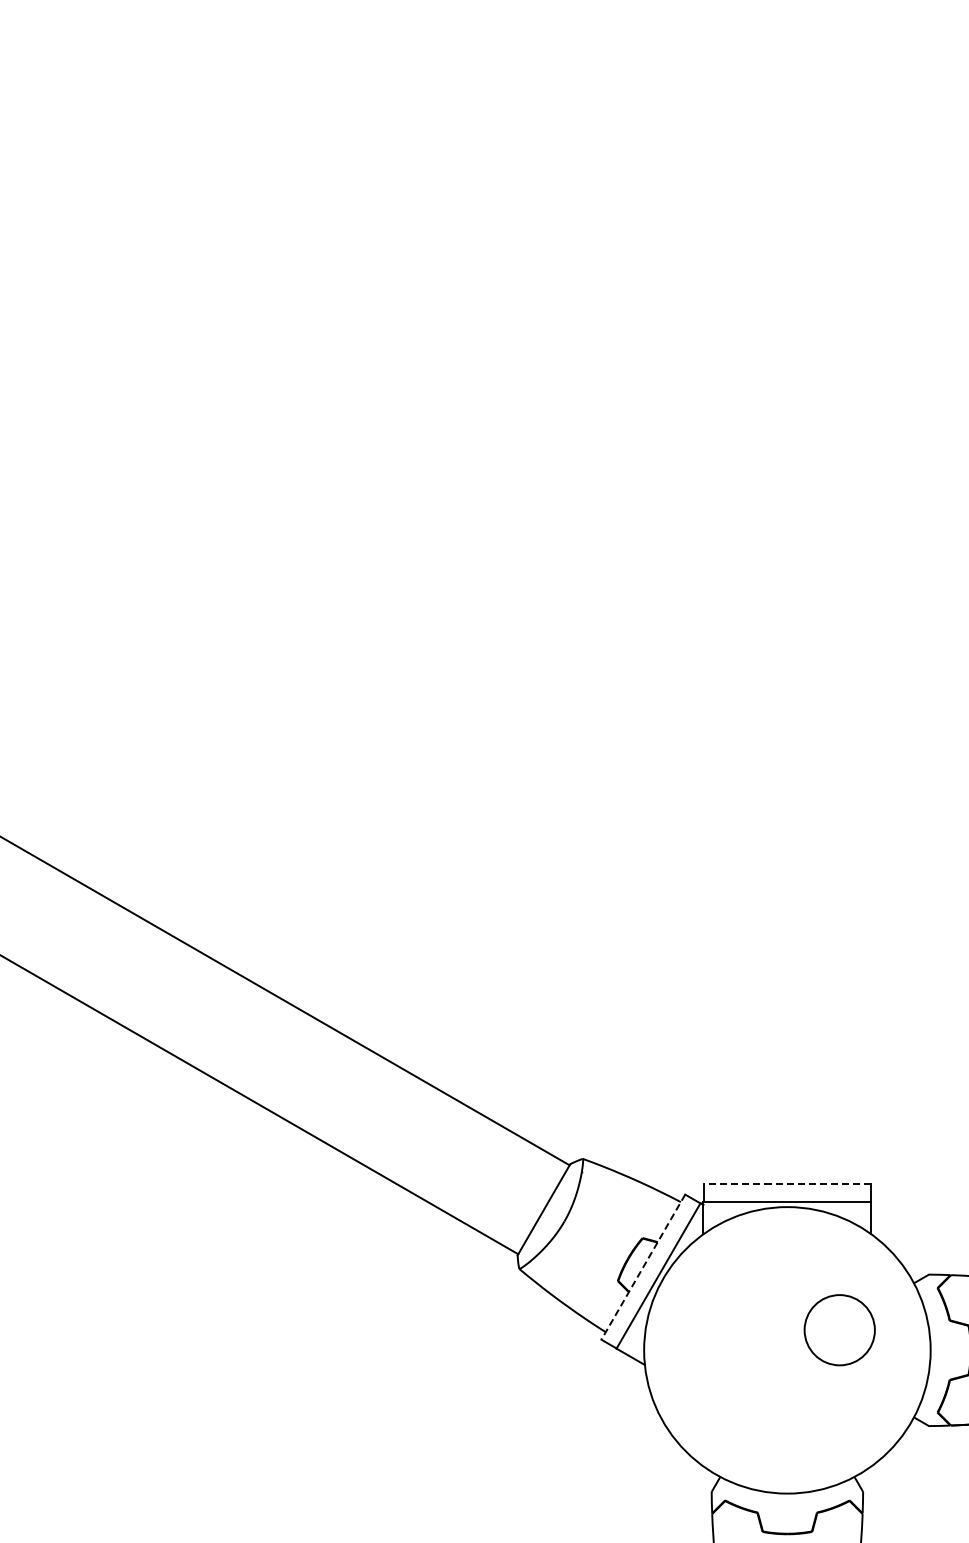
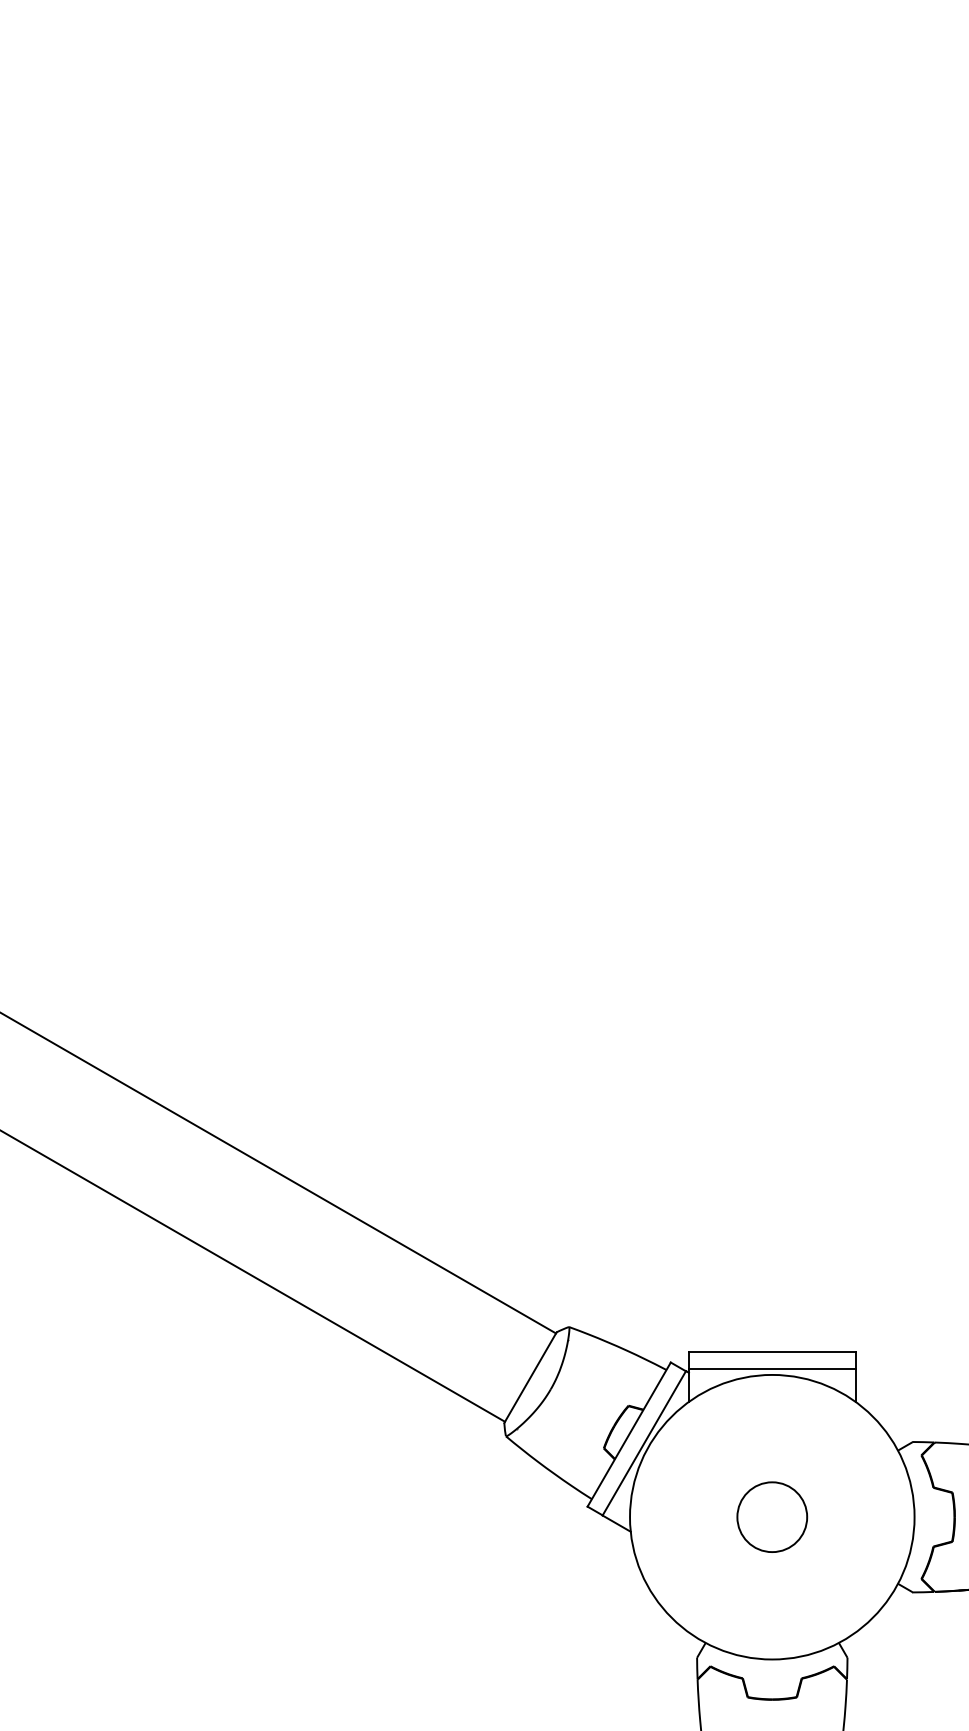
line: (786, 1183) -> (771, 1351), dashed -> solid
line: (642, 1268) -> (628, 1435), dashed -> solid
circle: (839, 1329) -> (772, 1516), moved

